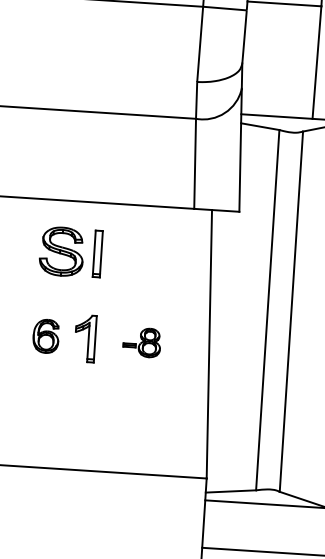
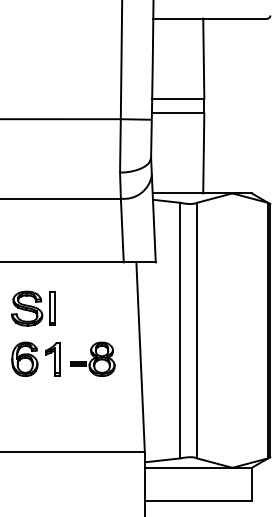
part: (70, 251) -> (33, 308), moved
part: (45, 335) -> (24, 358), size x1.43
part: (141, 341) -> (92, 358), size x1.67

